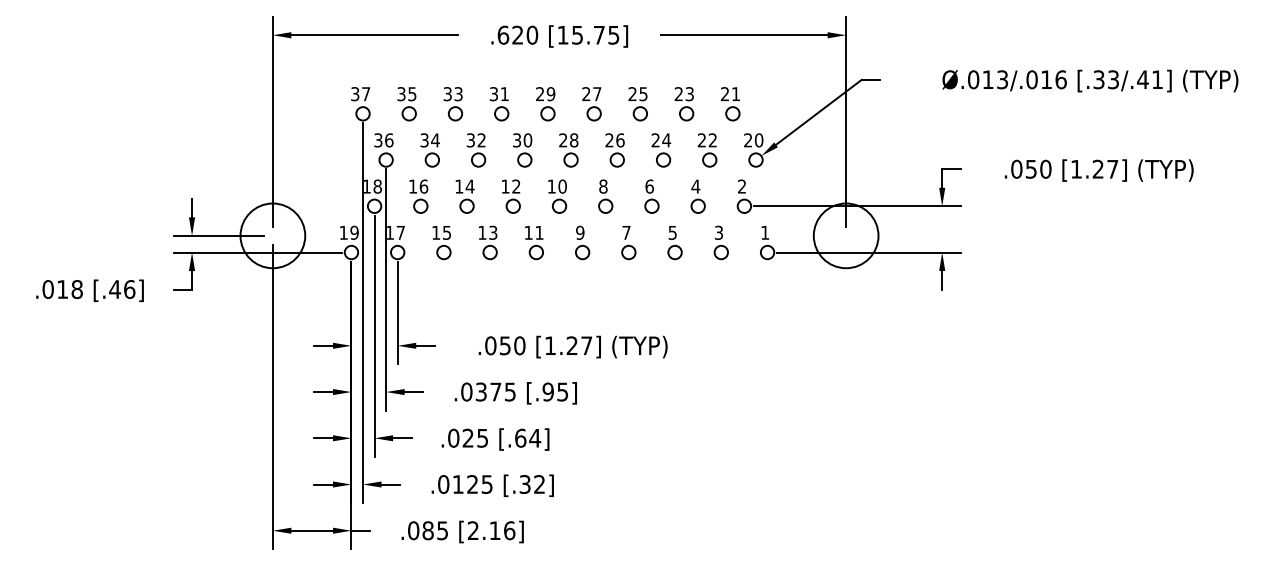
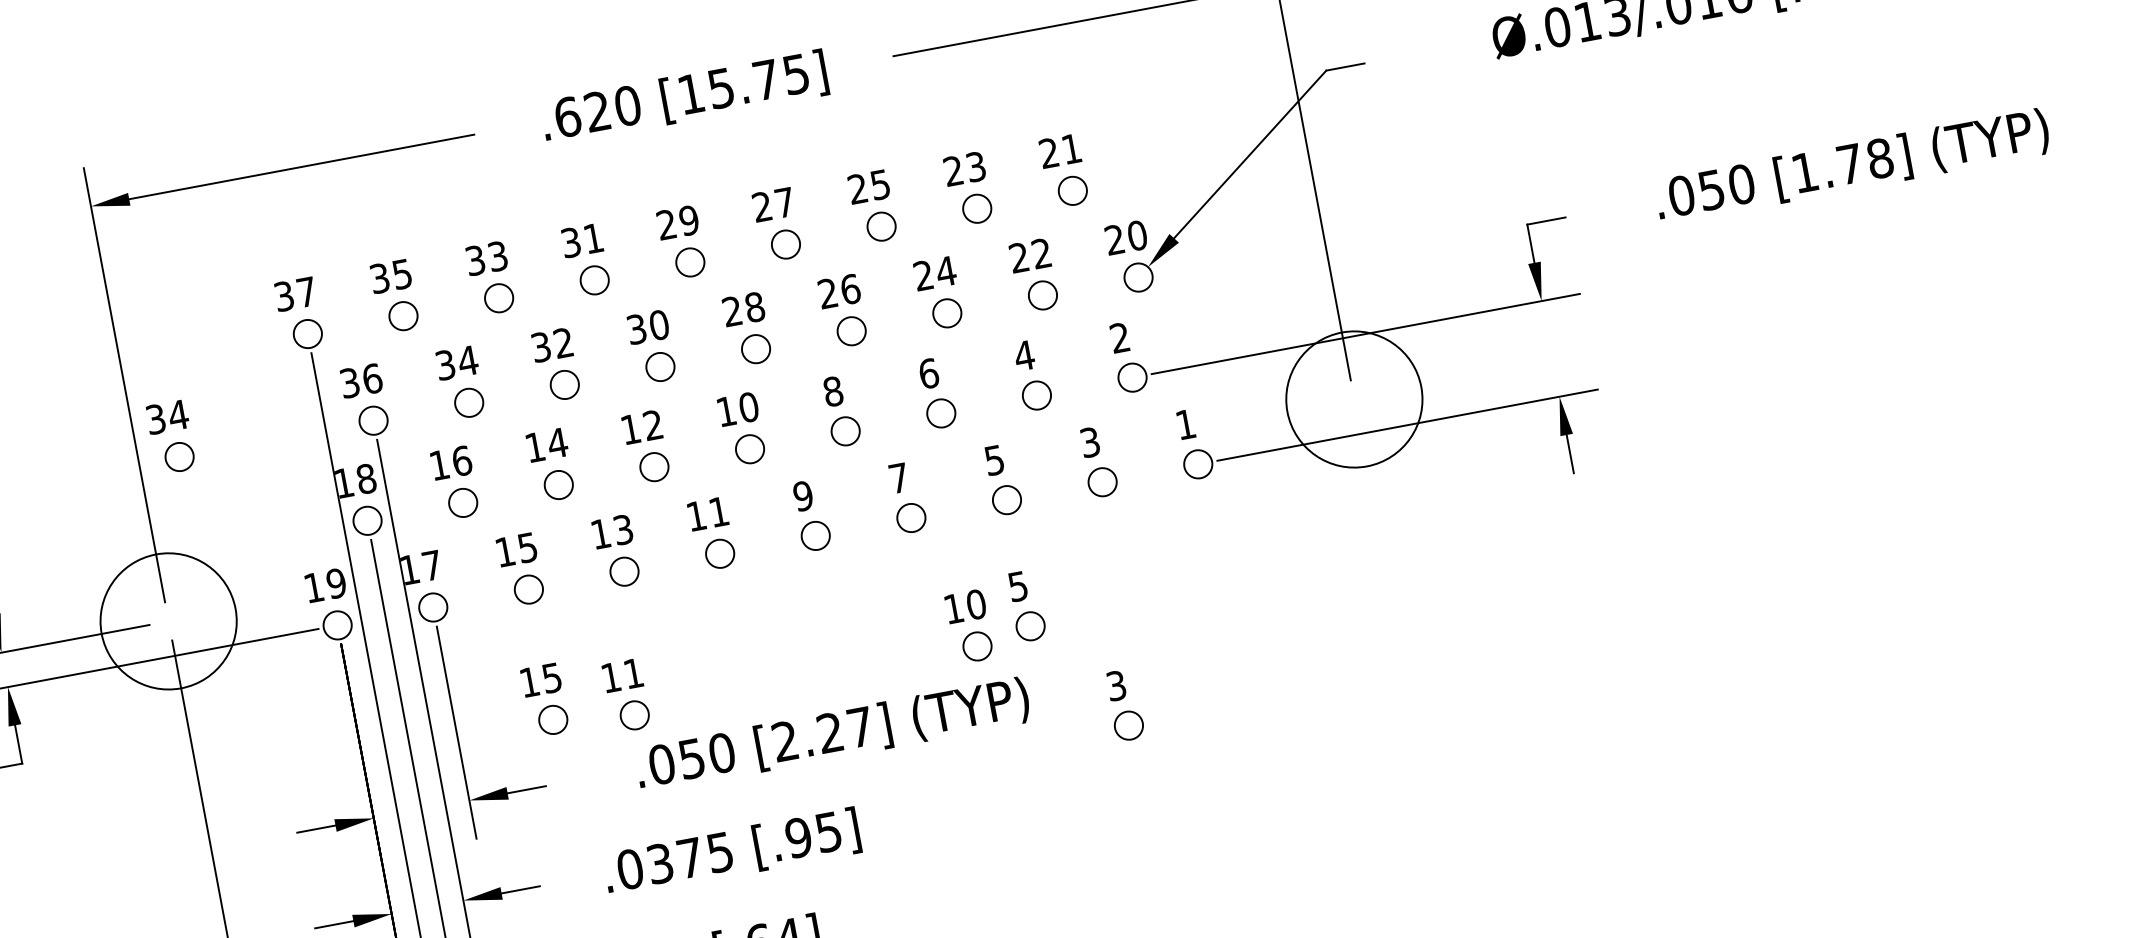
part: (289, 150) -> (169, 438), added
text: (1105, 168) -> (1864, 159), [1.27] -> [1.78]
part: (674, 304) -> (1025, 607), added
part: (441, 306) -> (544, 702), added
part: (646, 308) -> (969, 626), added
part: (480, 311) -> (627, 697), added
text: (550, 345) -> (785, 740), [1.27] -> [2.27]
part: (711, 358) -> (1123, 705), added

